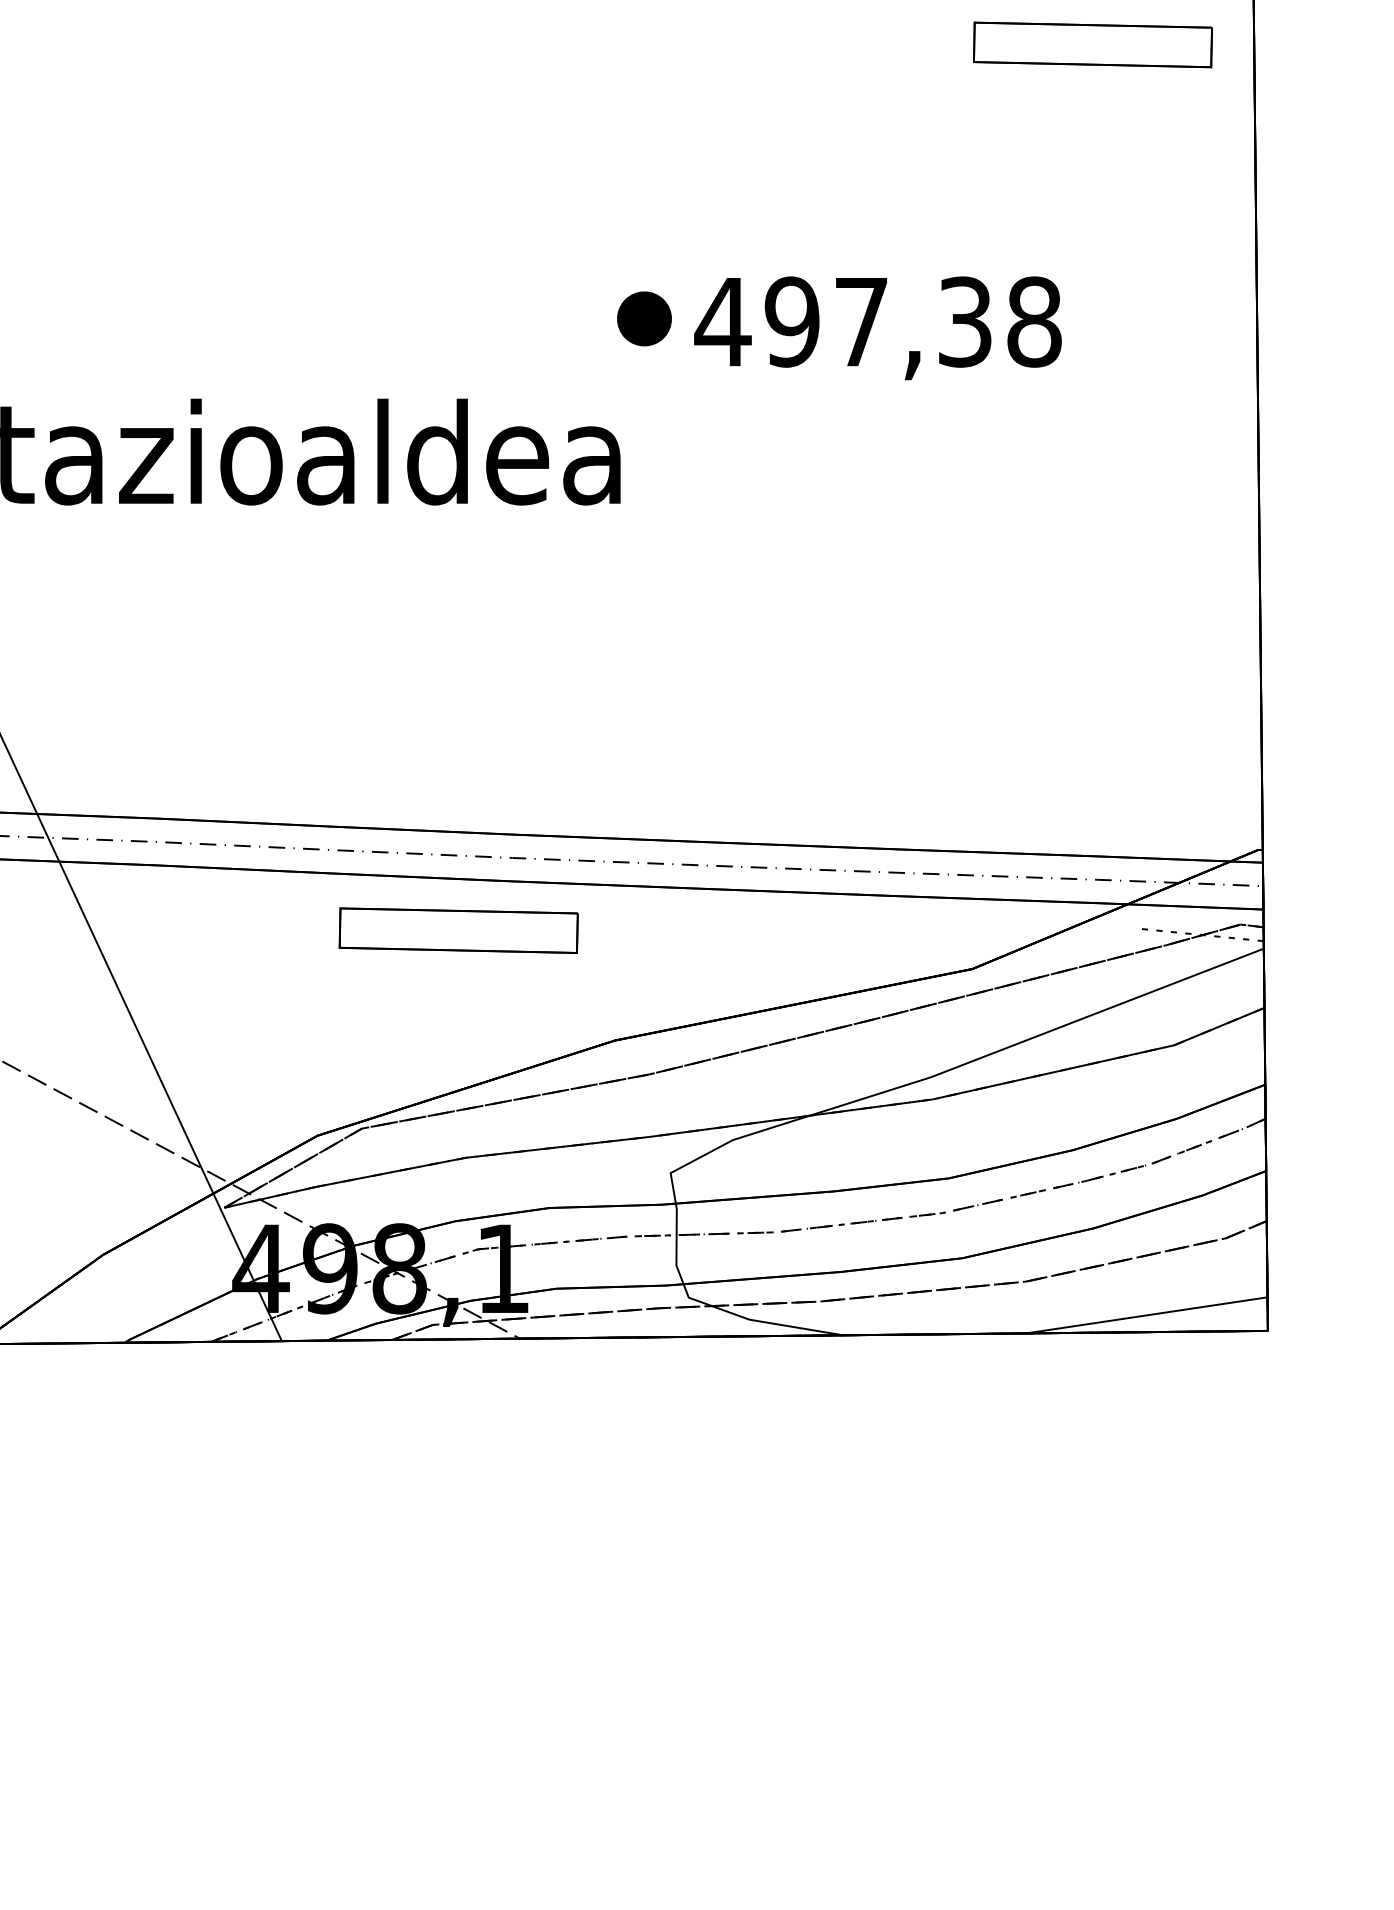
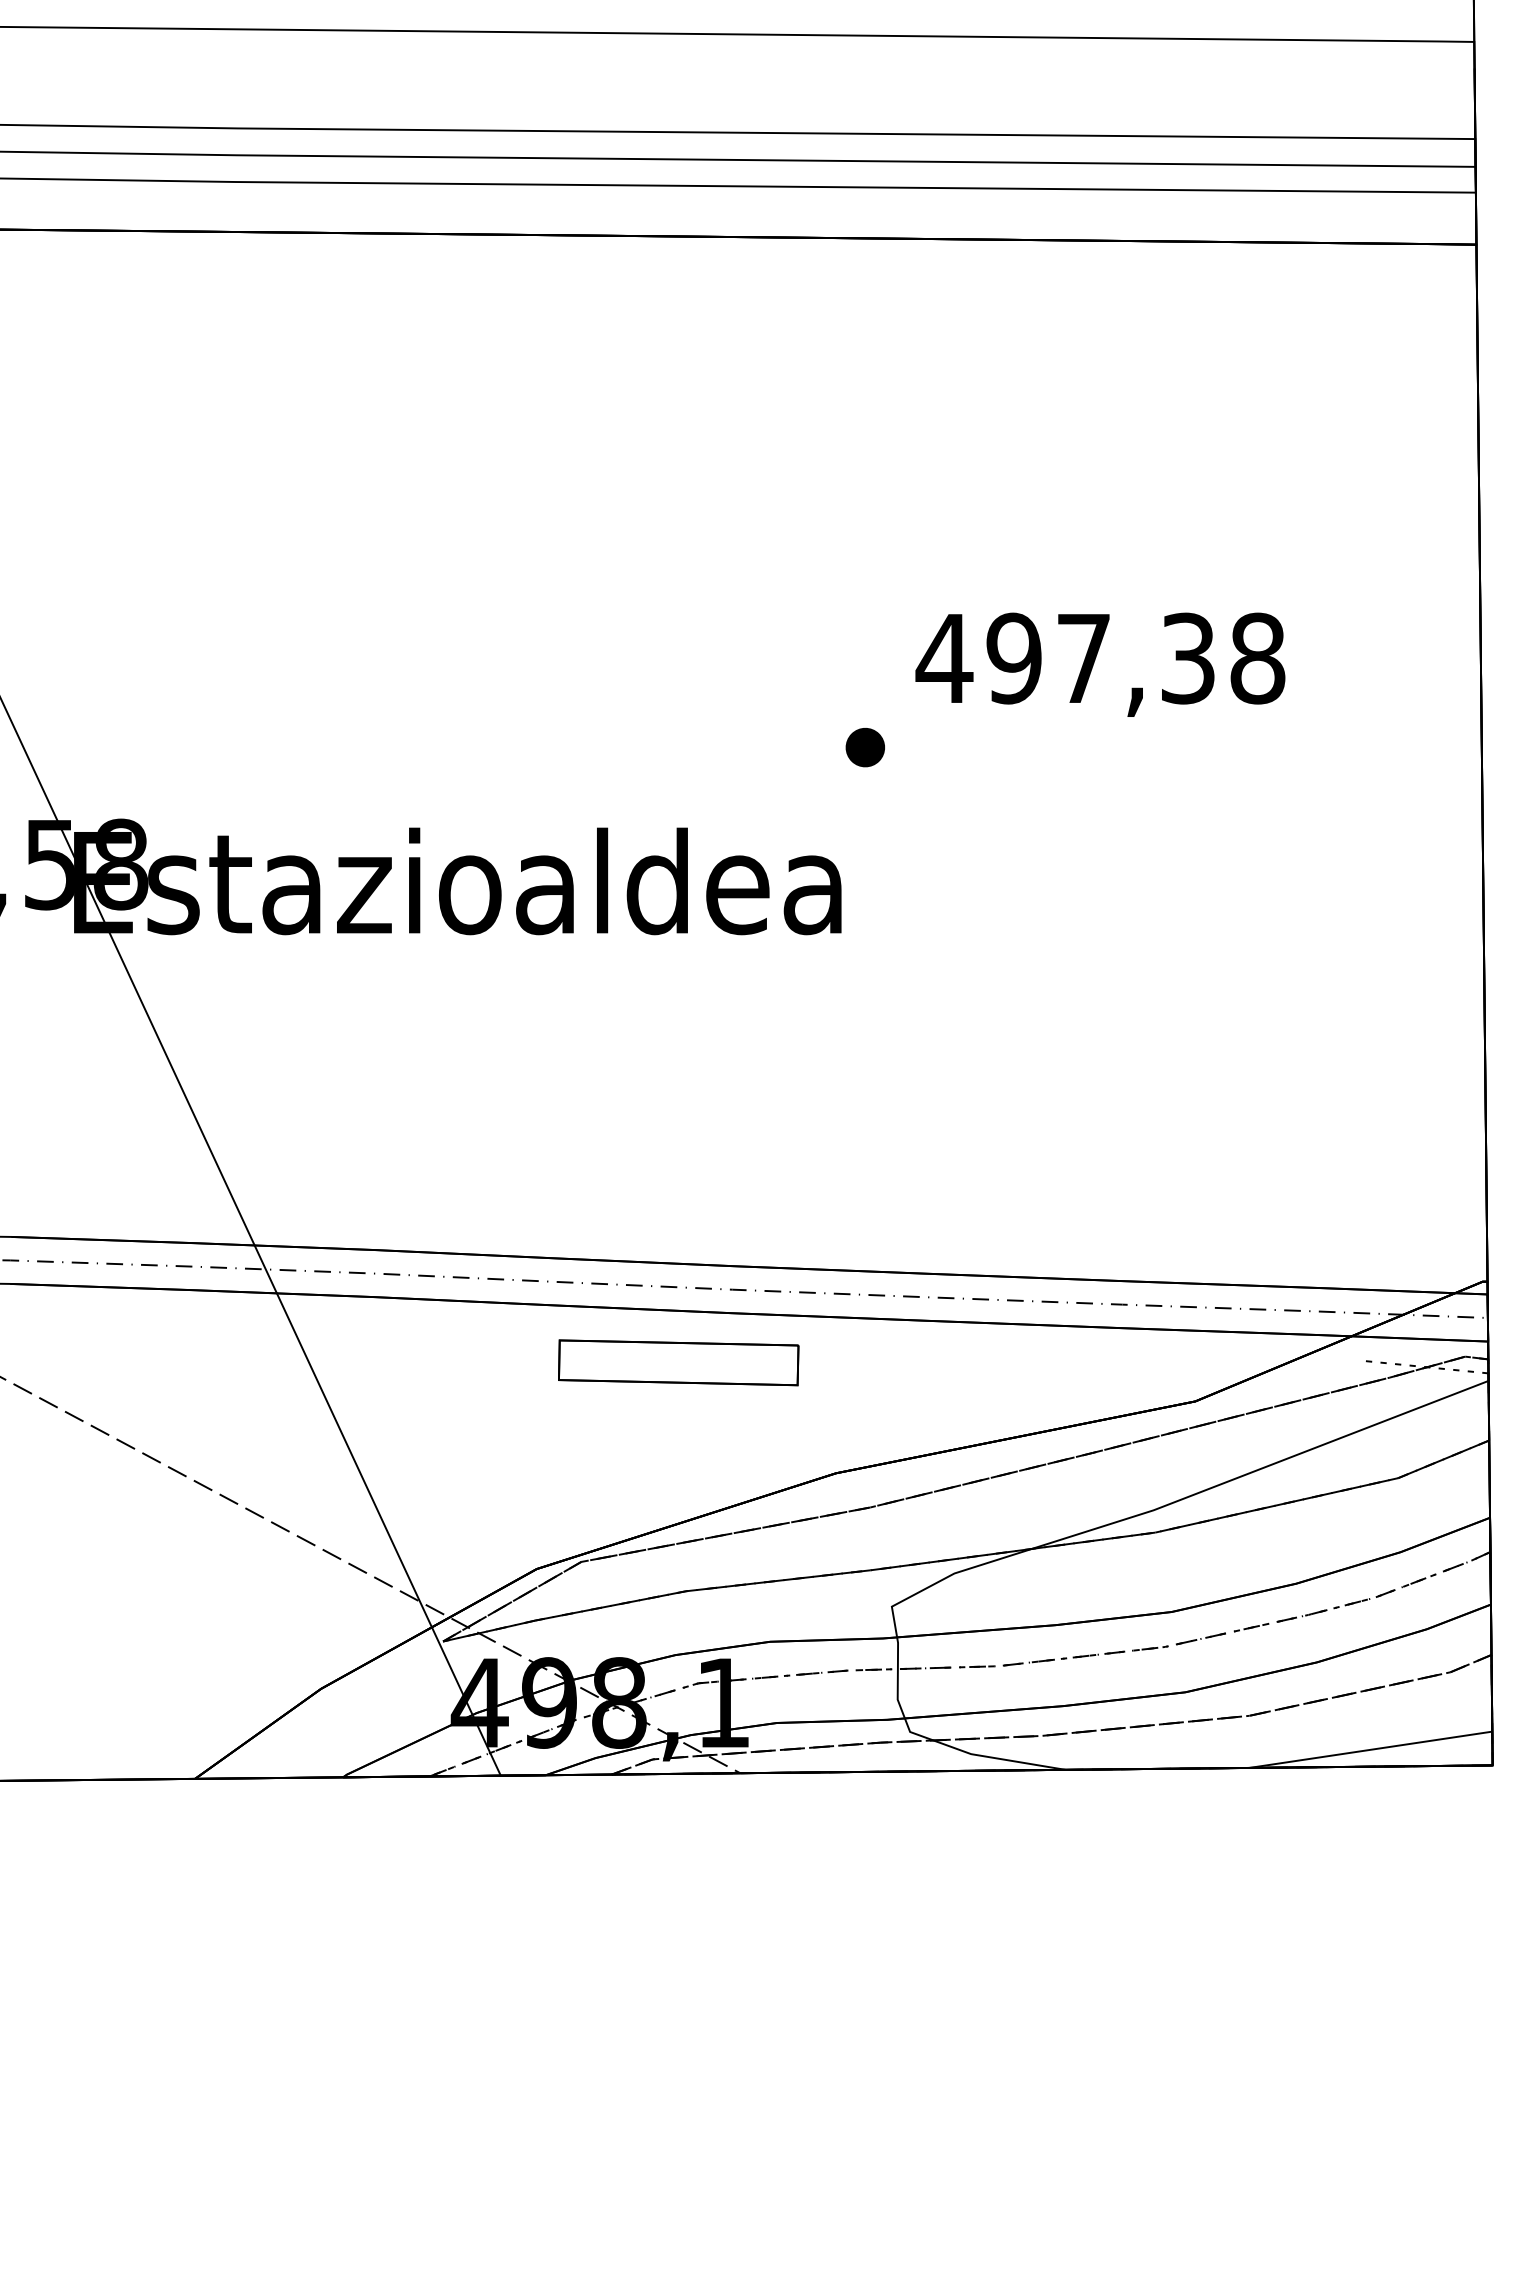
part: (1092, 44) -> (1316, 471), removed
part: (643, 318) -> (864, 747), size x0.71
text: (878, 327) -> (1100, 664), moved

